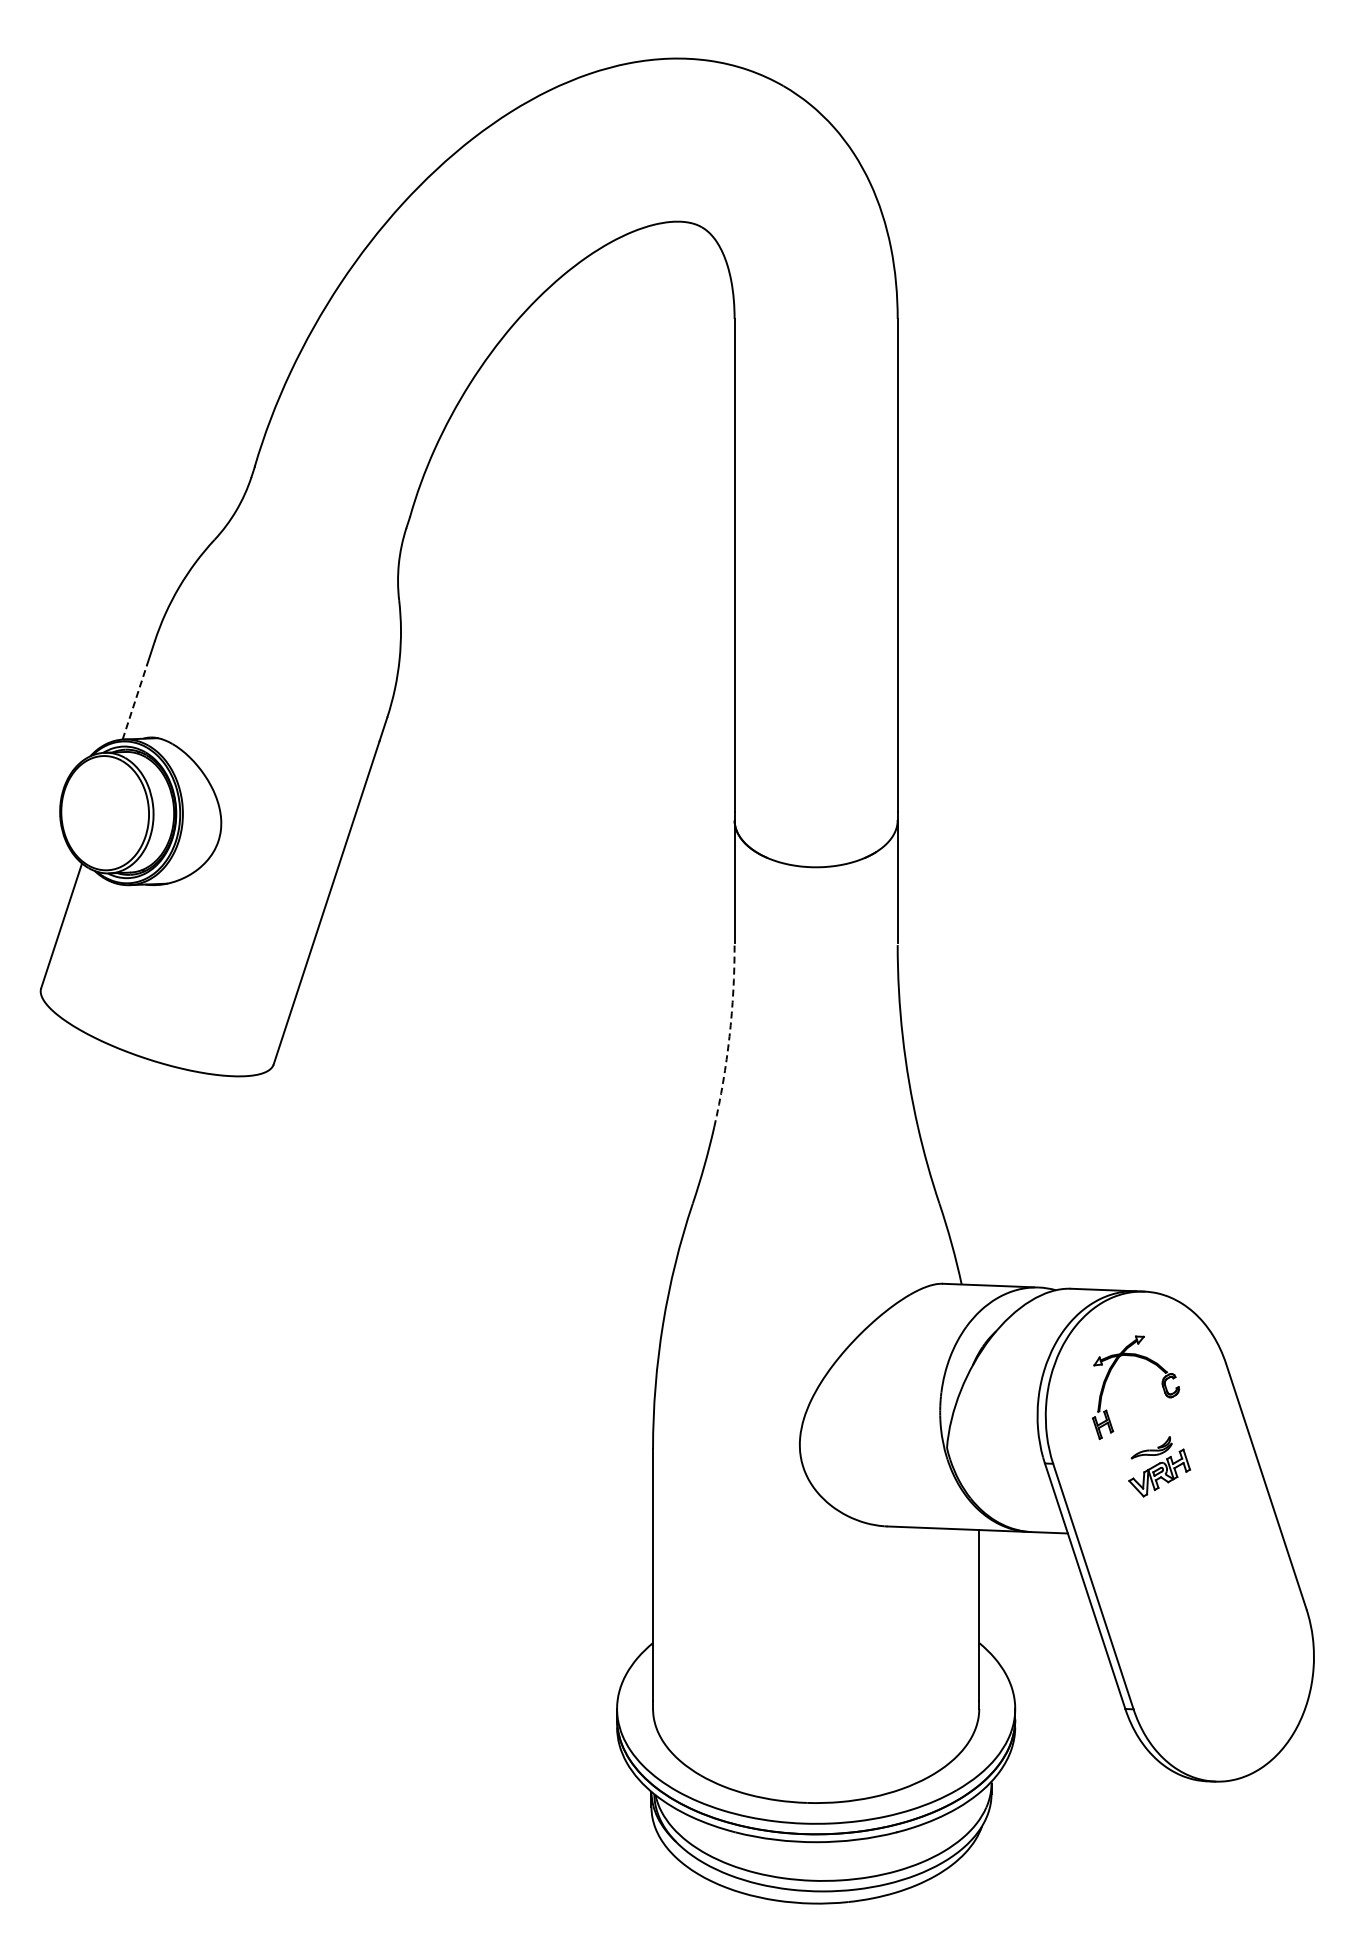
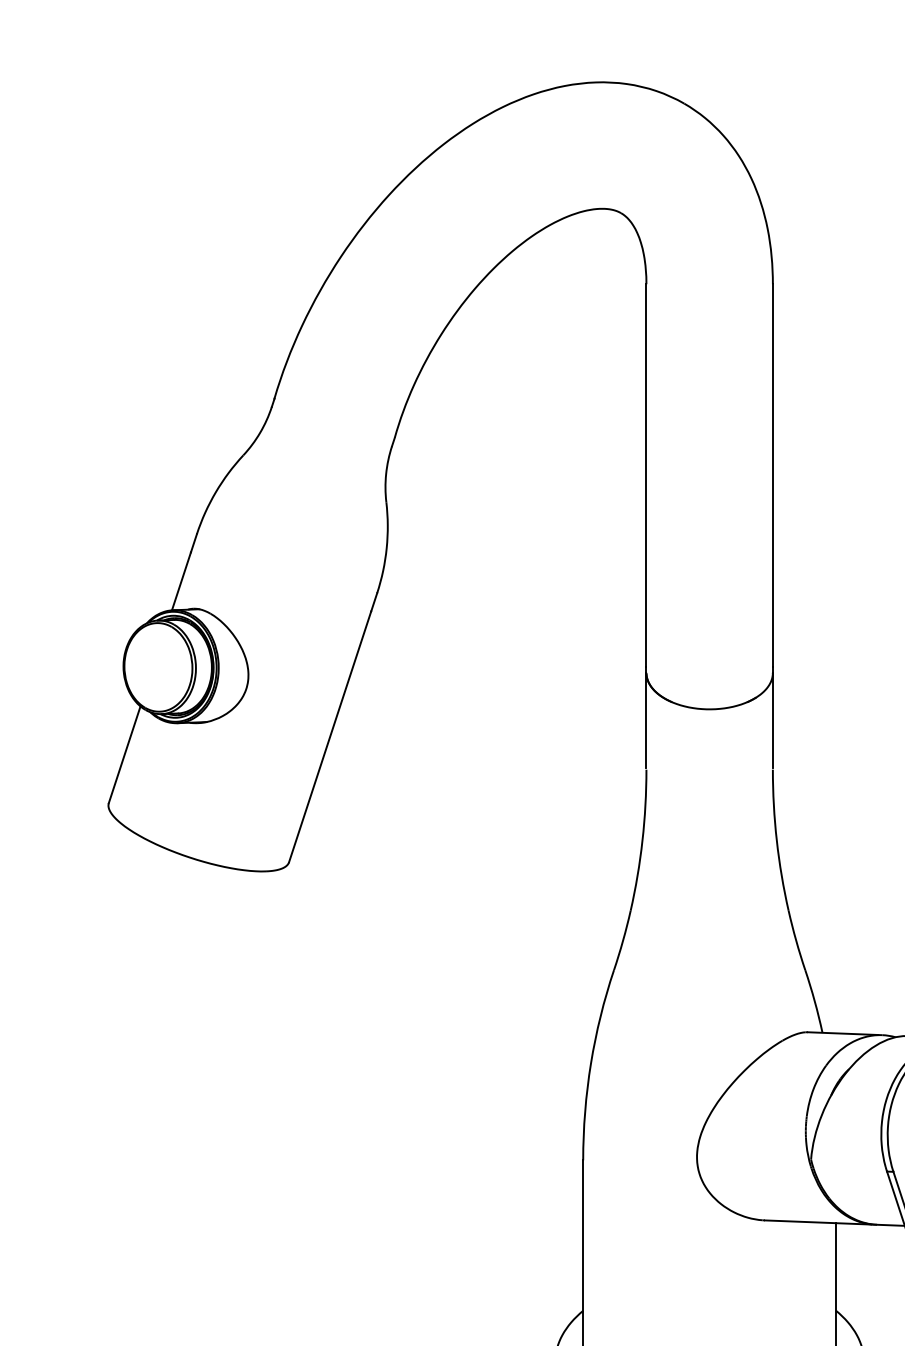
line: (135, 701) -> (181, 580), dashed -> solid
arc: (729, 1036) -> (642, 840), dashed -> solid

